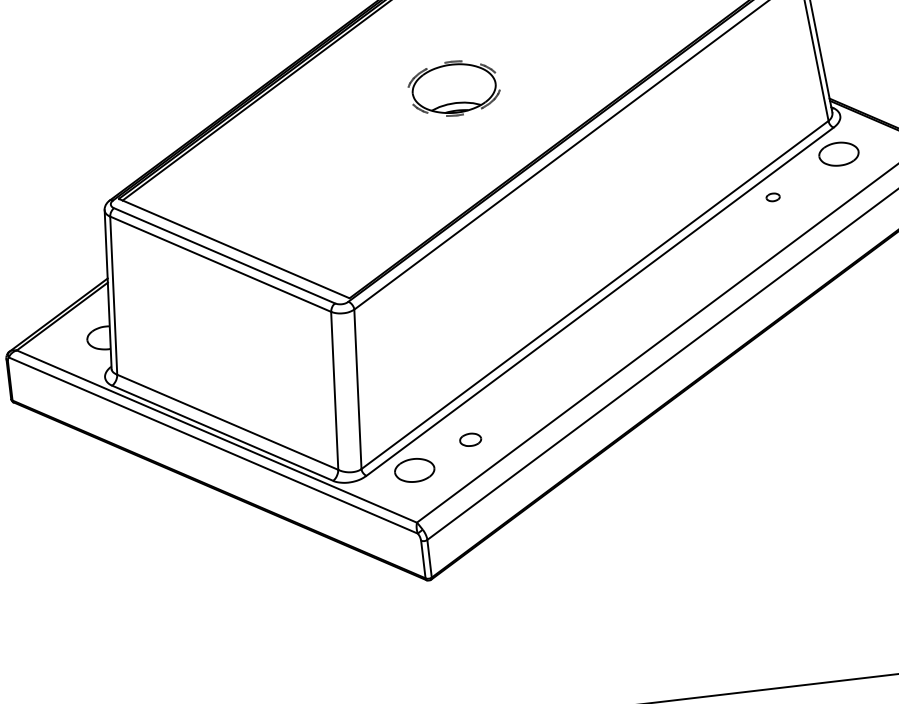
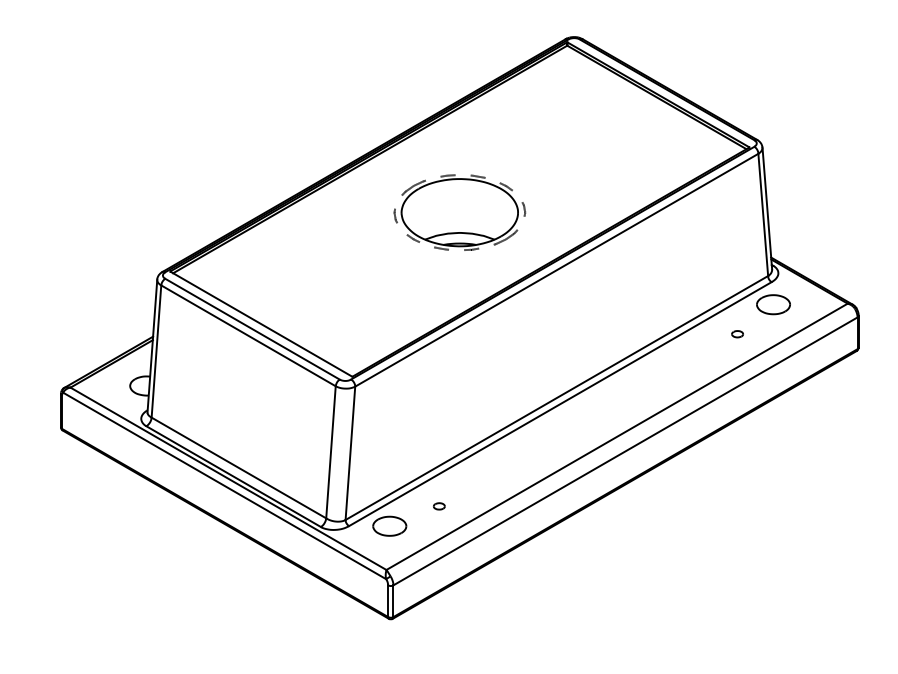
part: (453, 88) -> (459, 212), size x1.67
part: (773, 197) -> (737, 334), moved
part: (470, 440) -> (439, 506), size x0.62

